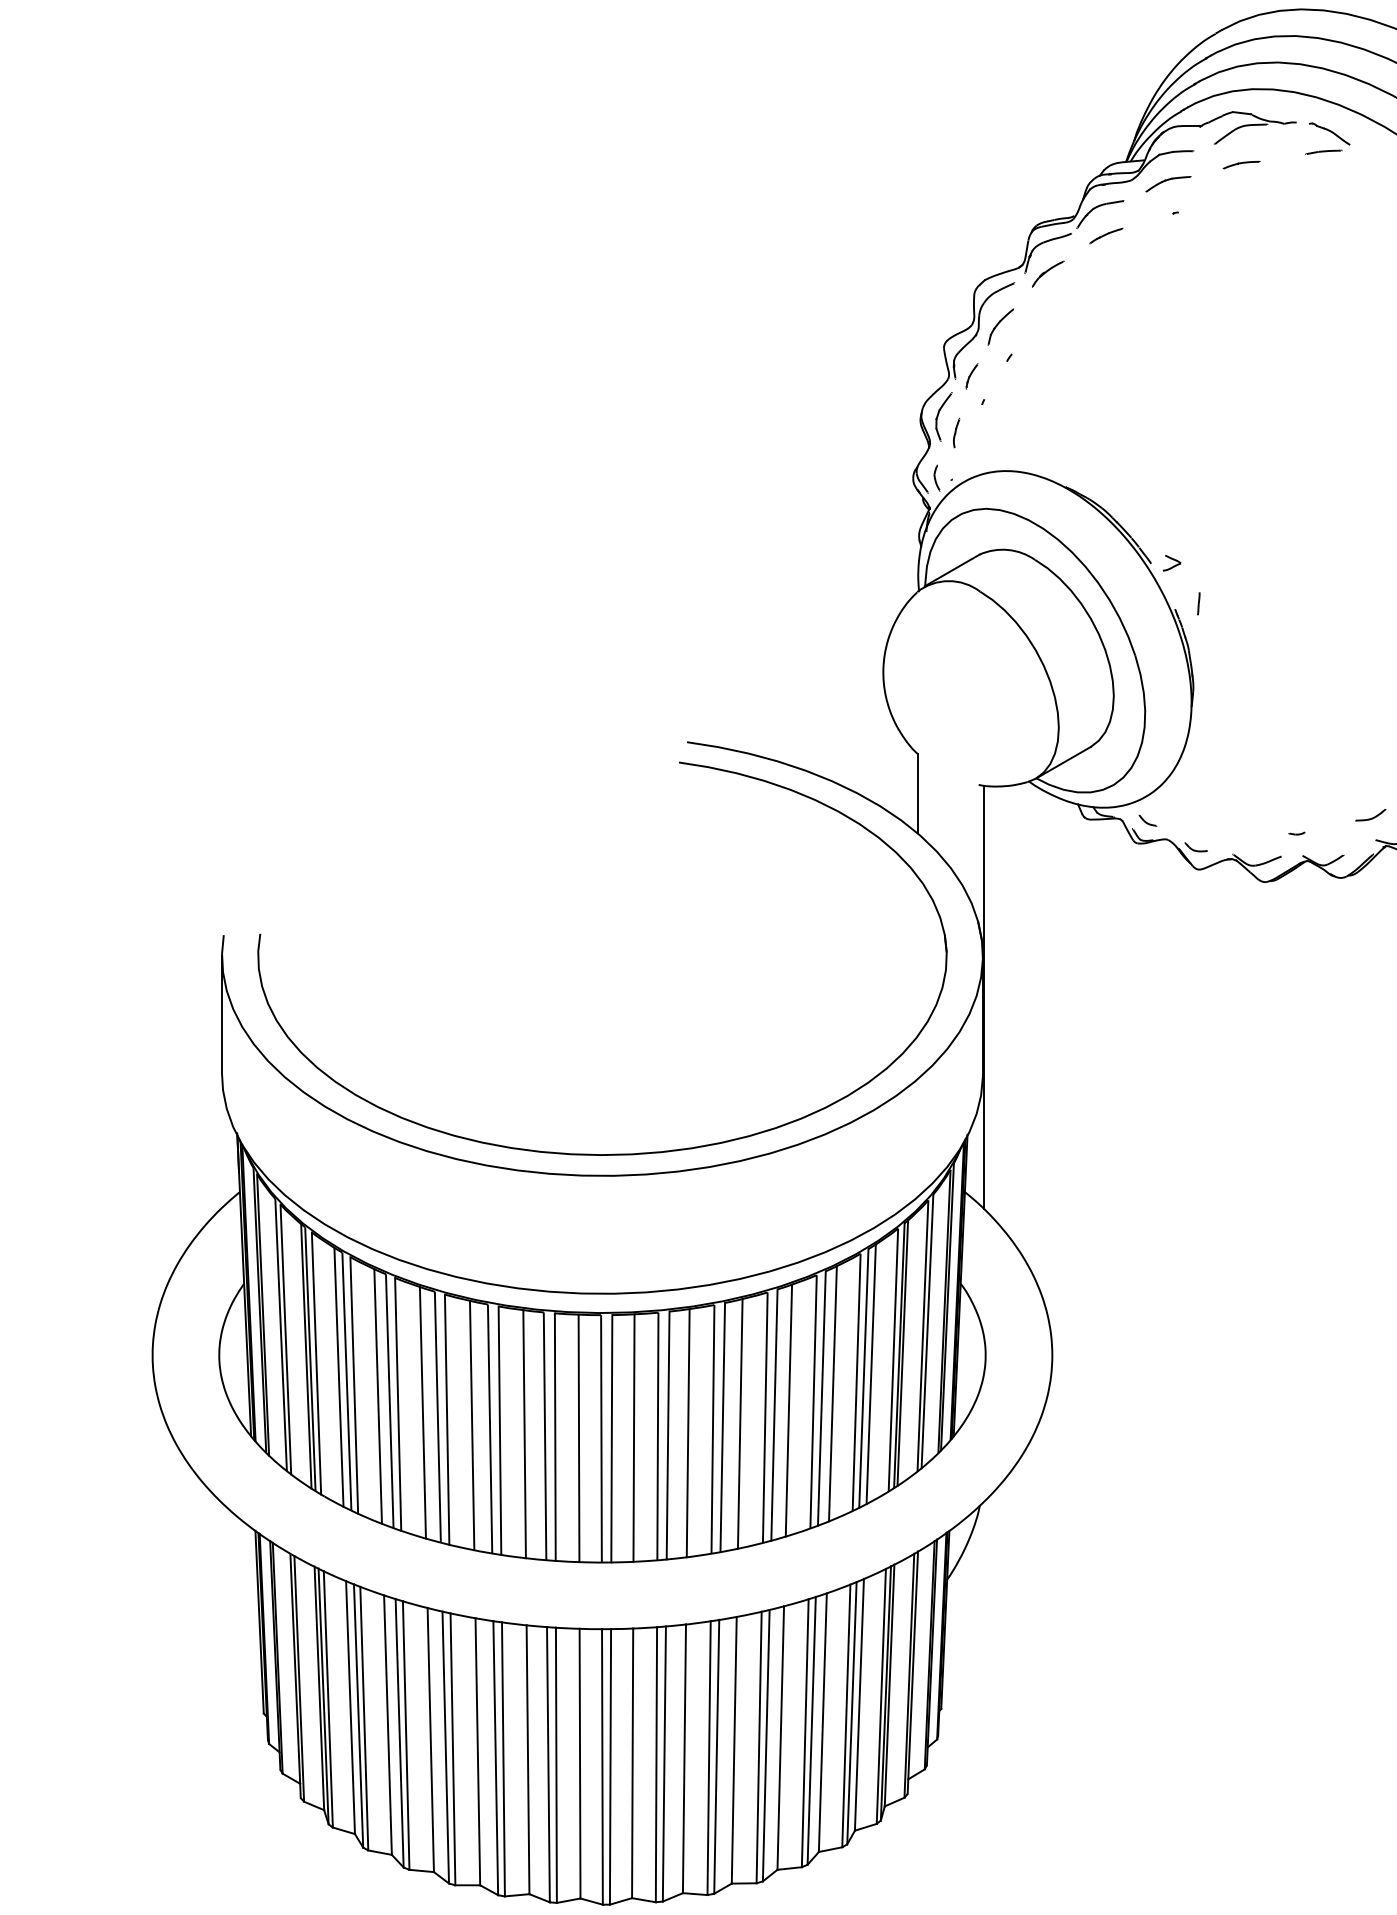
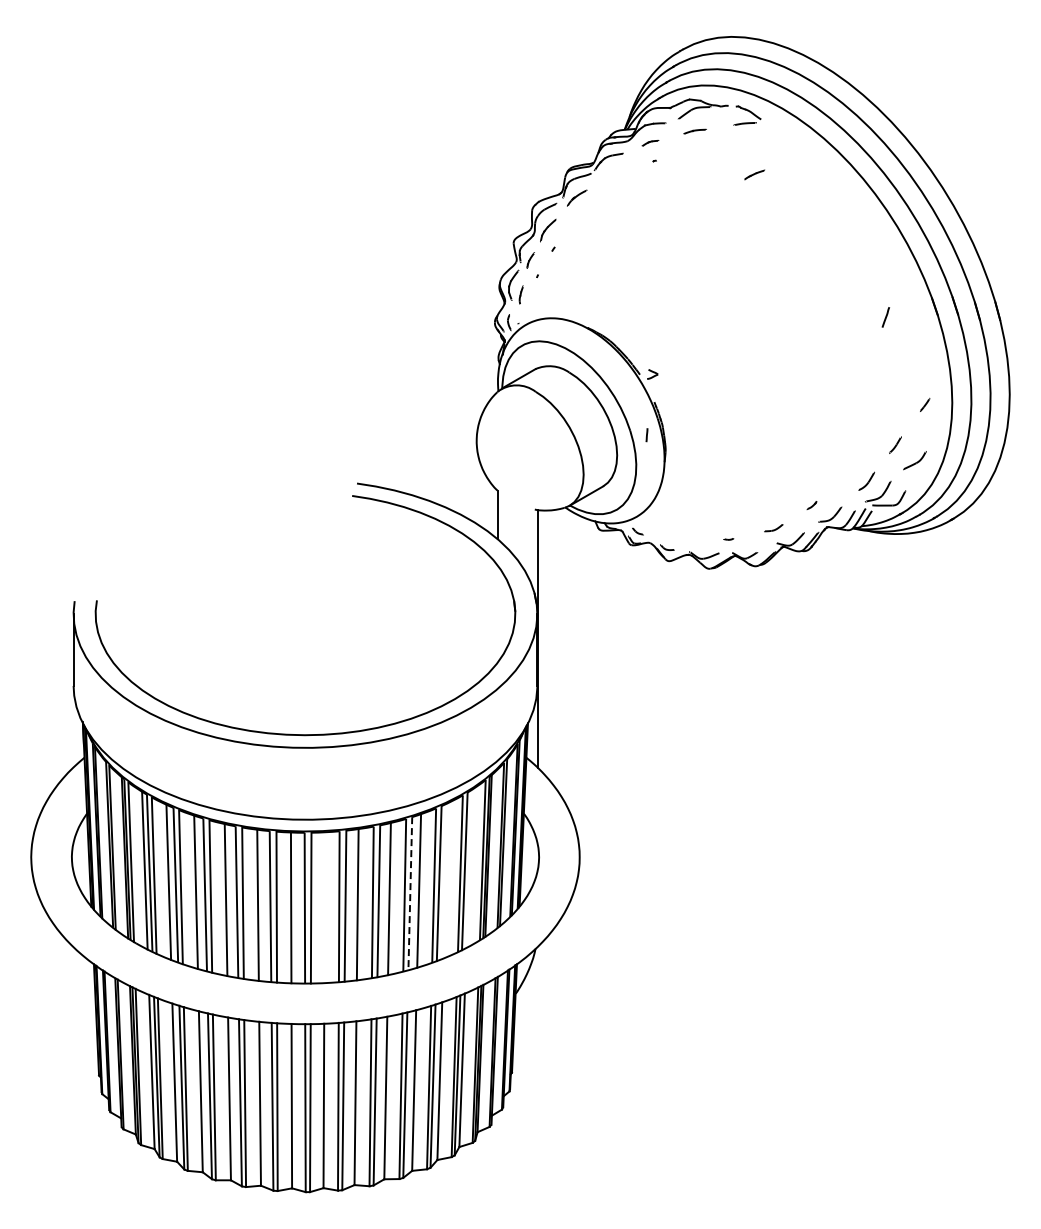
part: (1168, 184) -> (650, 143), size x0.6
line: (1106, 235) -> (754, 174), moved
line: (1198, 604) -> (646, 435), moved
line: (871, 1373) -> (469, 868), removed
line: (832, 1393) -> (445, 880), removed
line: (774, 1414) -> (410, 893), solid -> dashed
line: (633, 1437) -> (324, 907), removed

